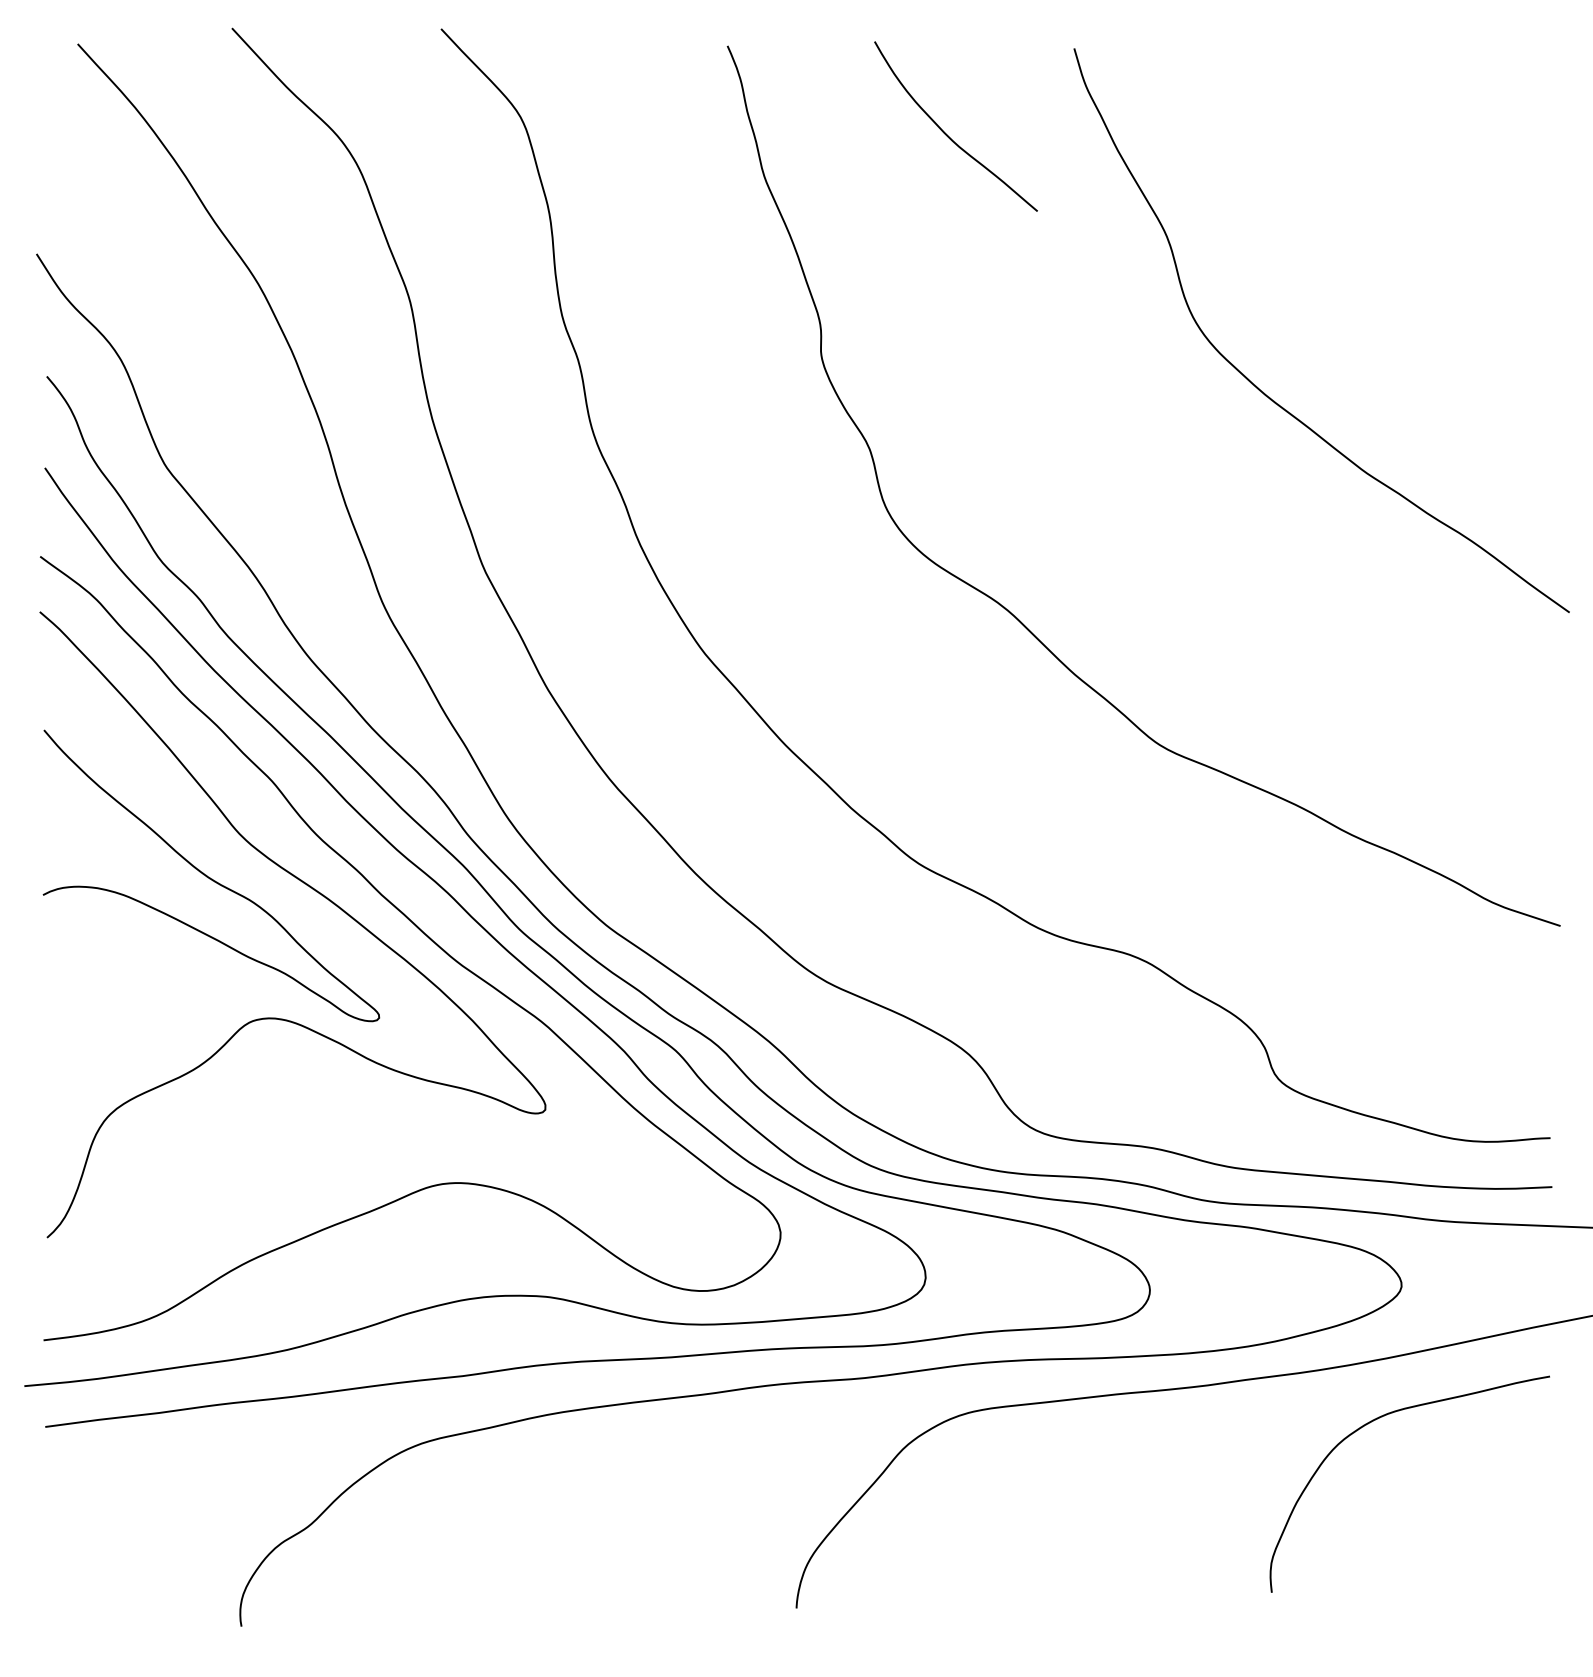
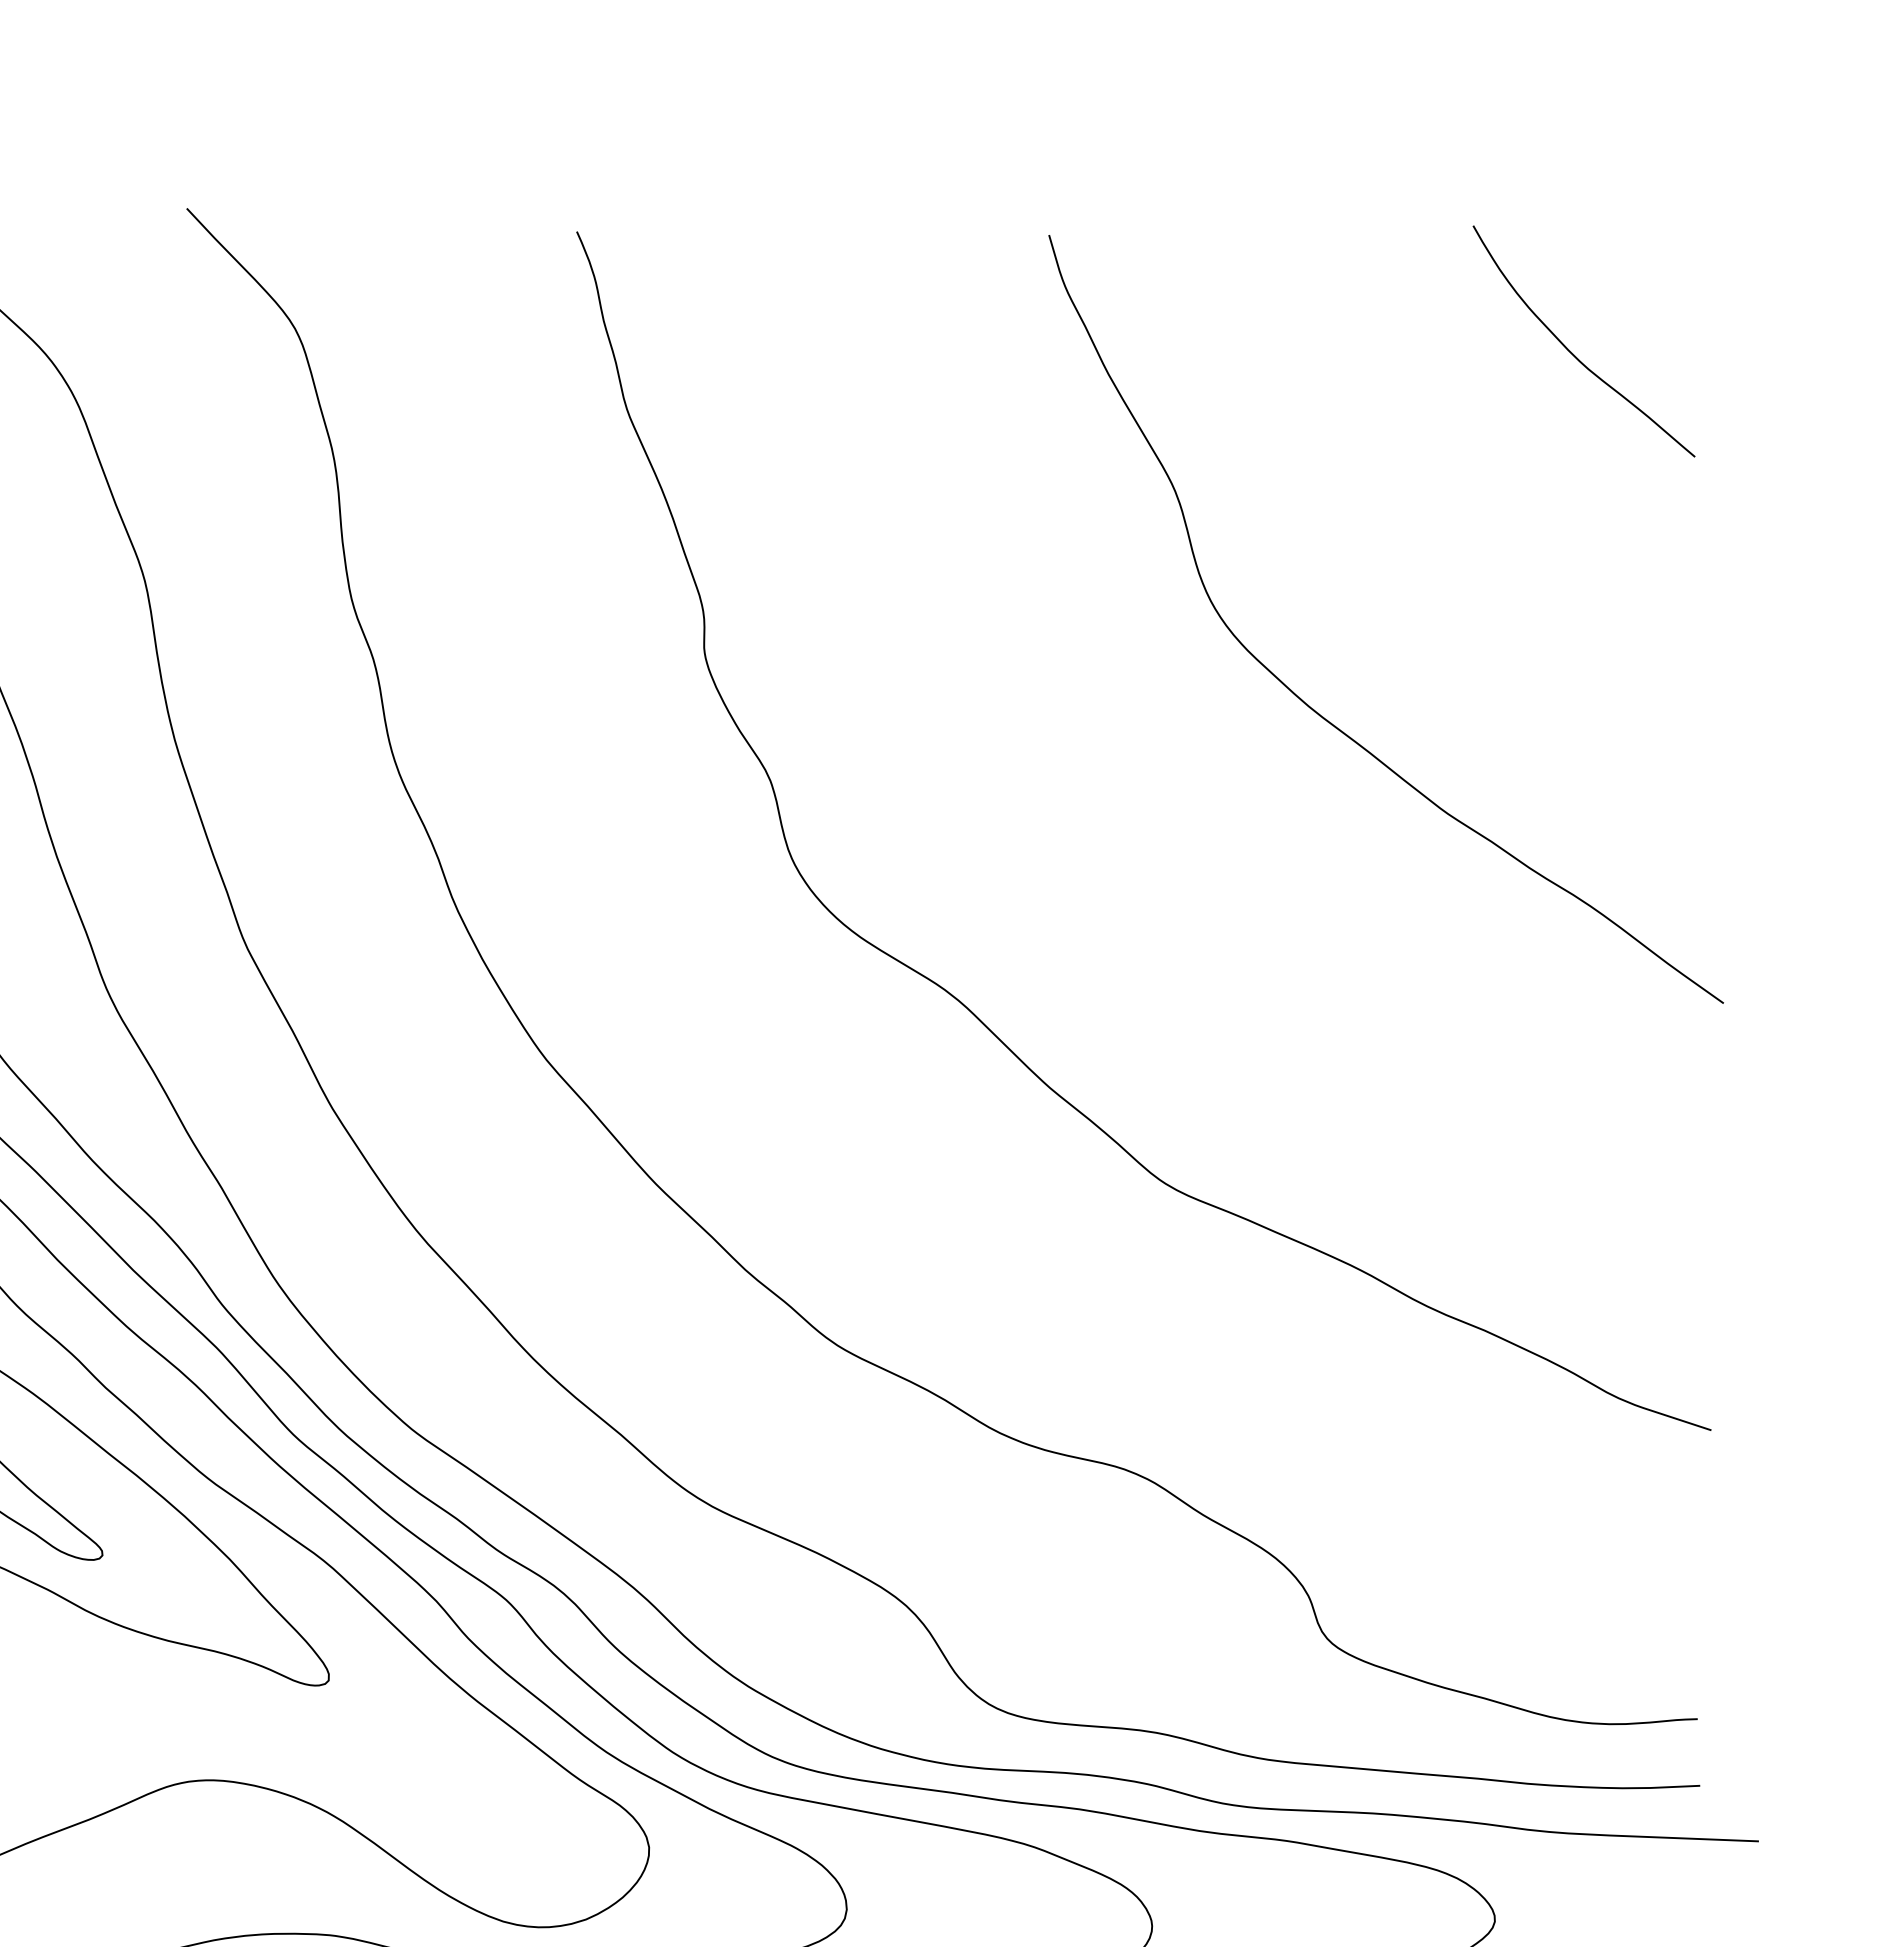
curve: (947, 134) -> (1572, 352), moved

